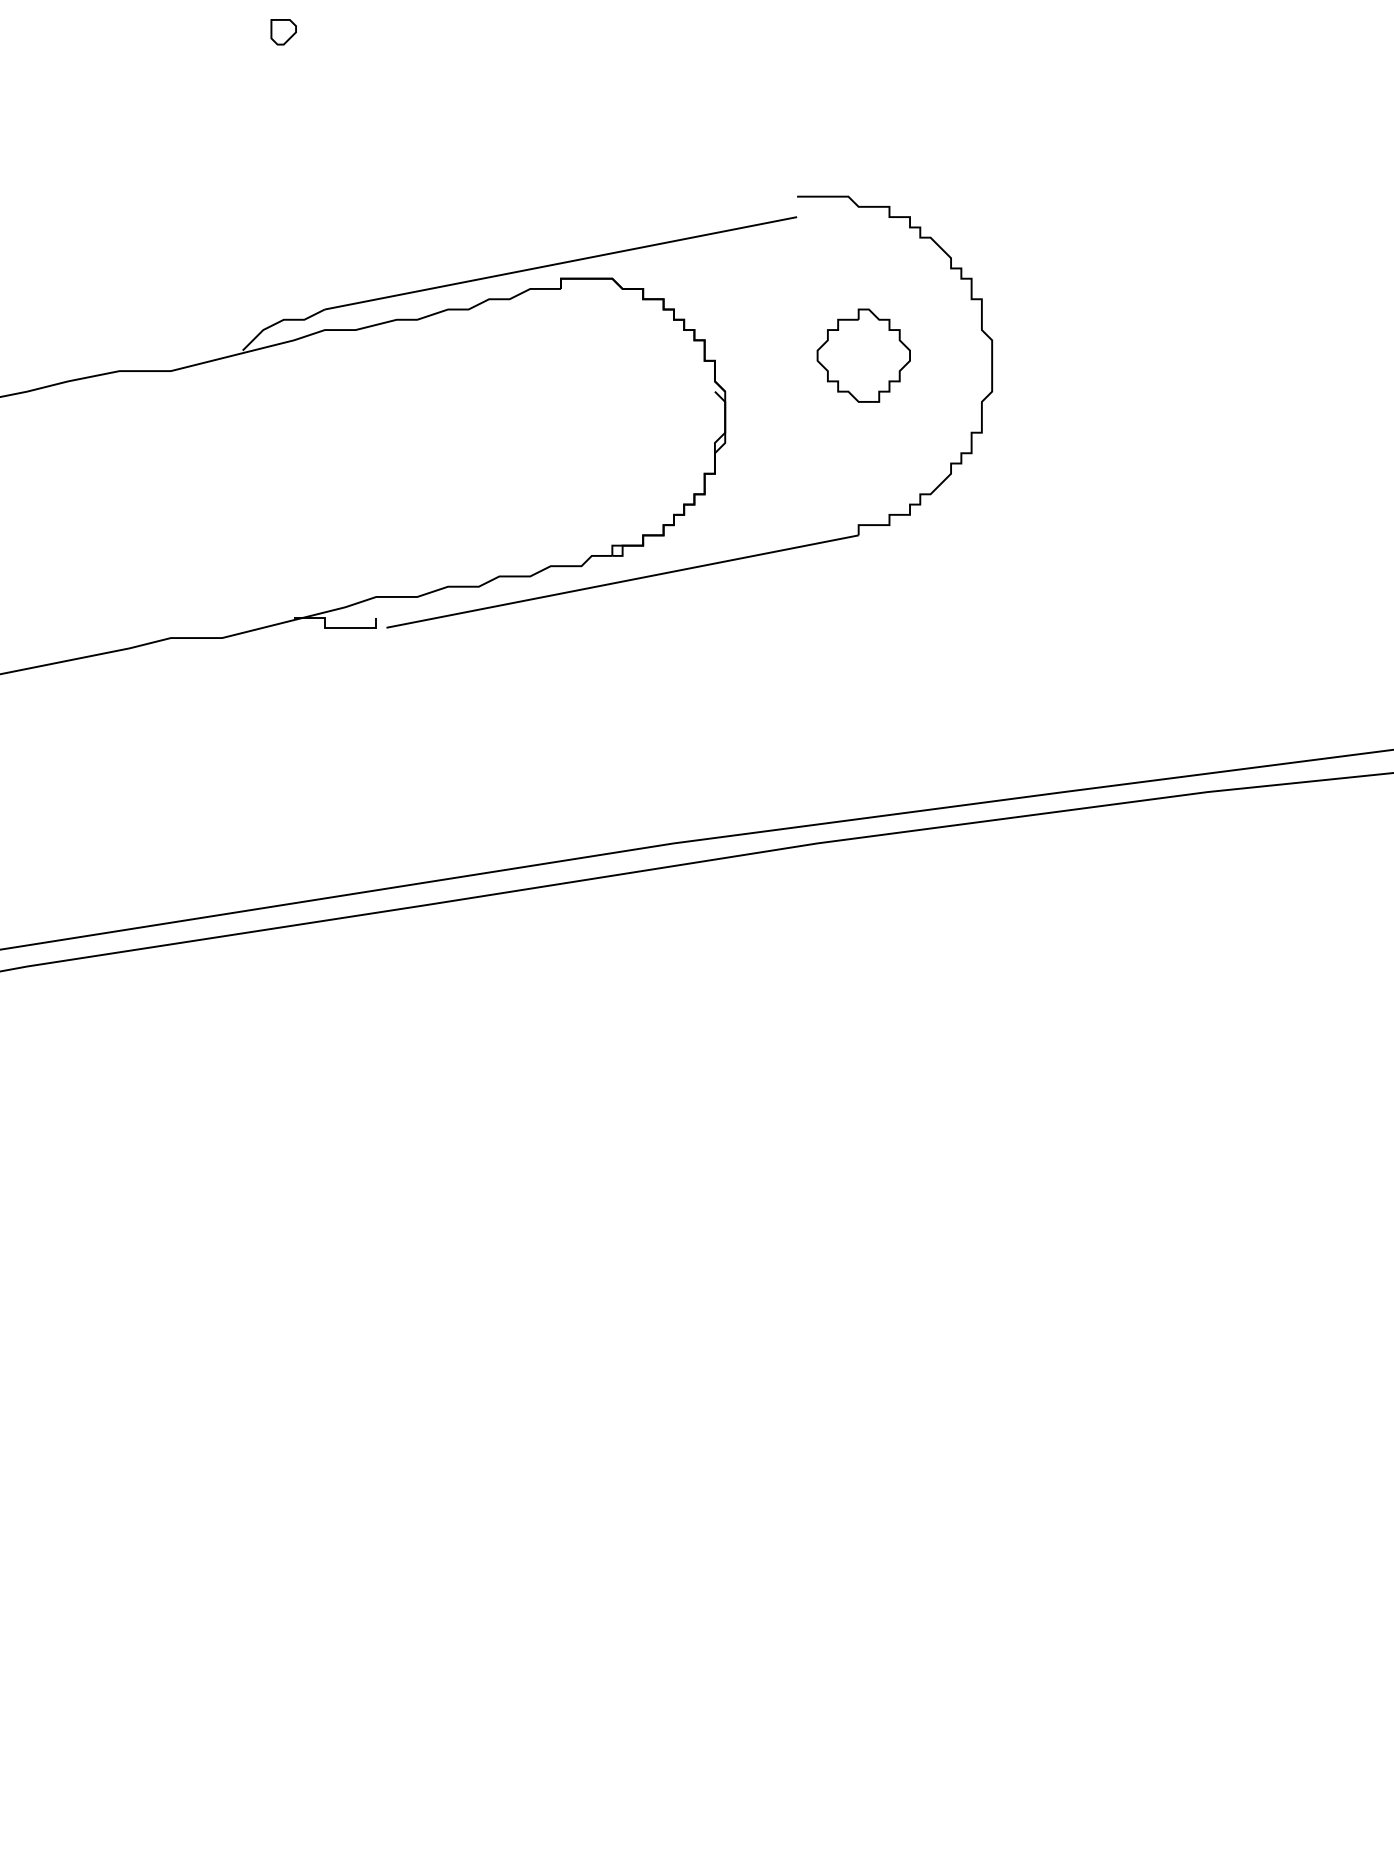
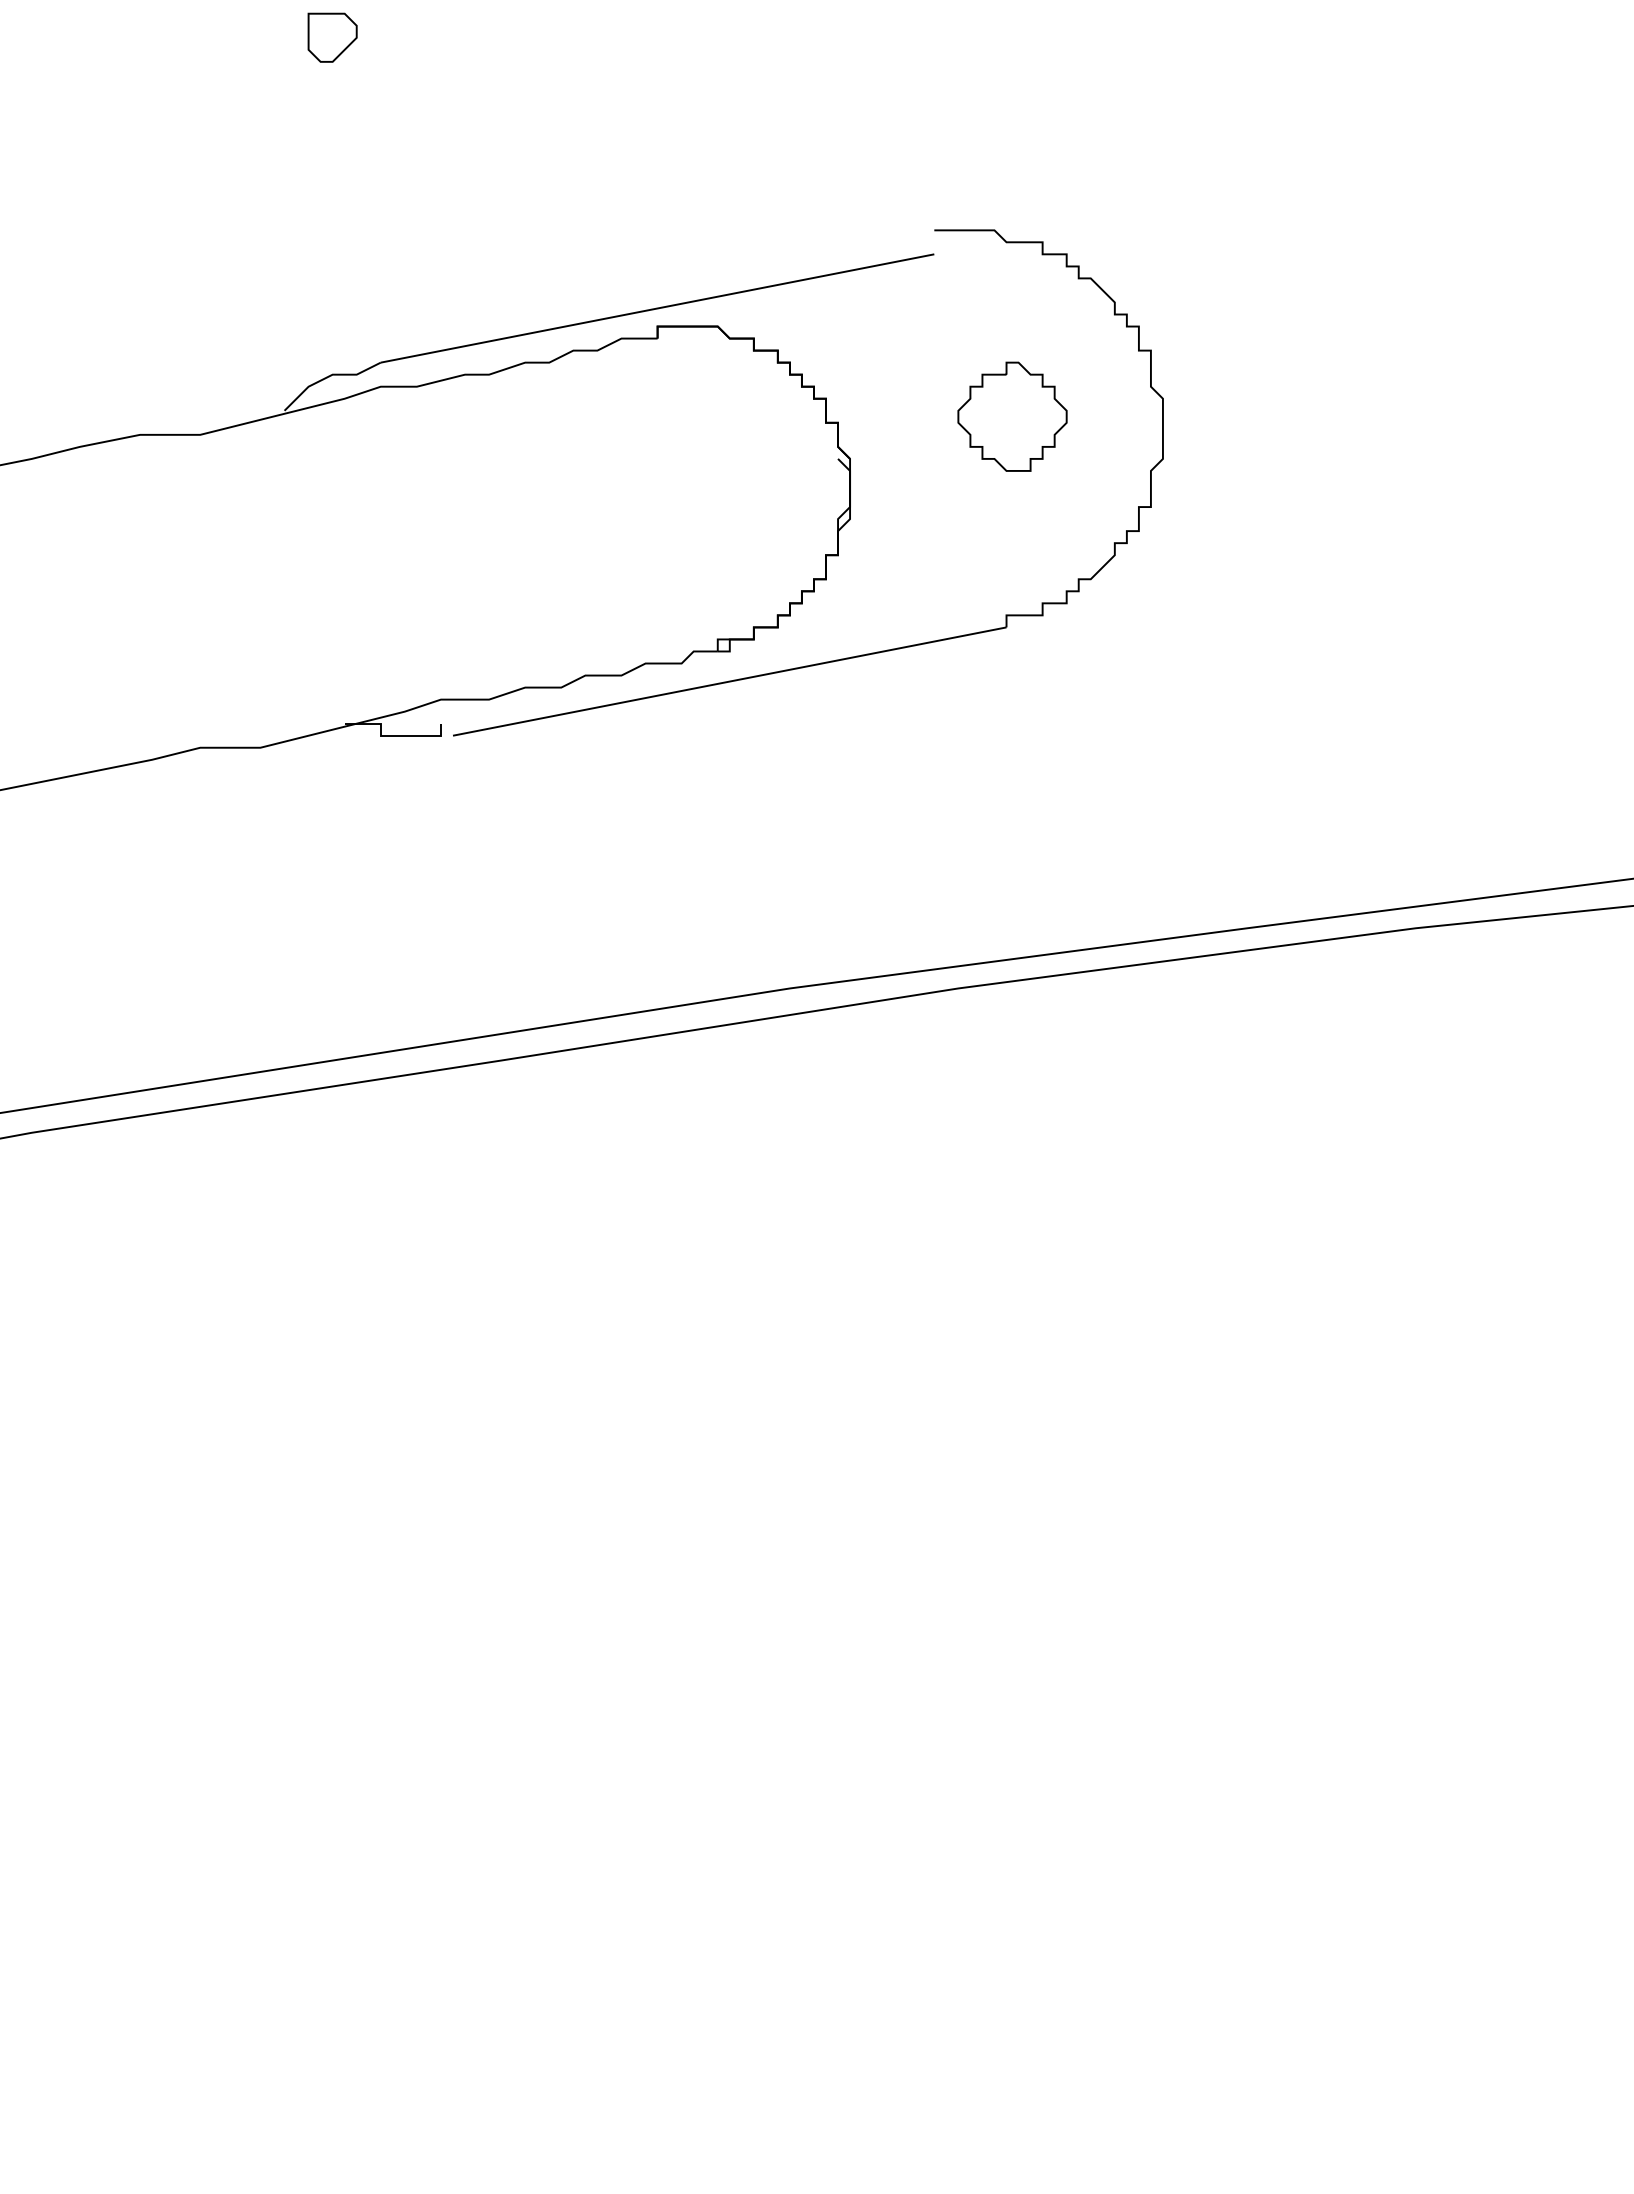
part: (283, 32) -> (332, 37), size x1.67

